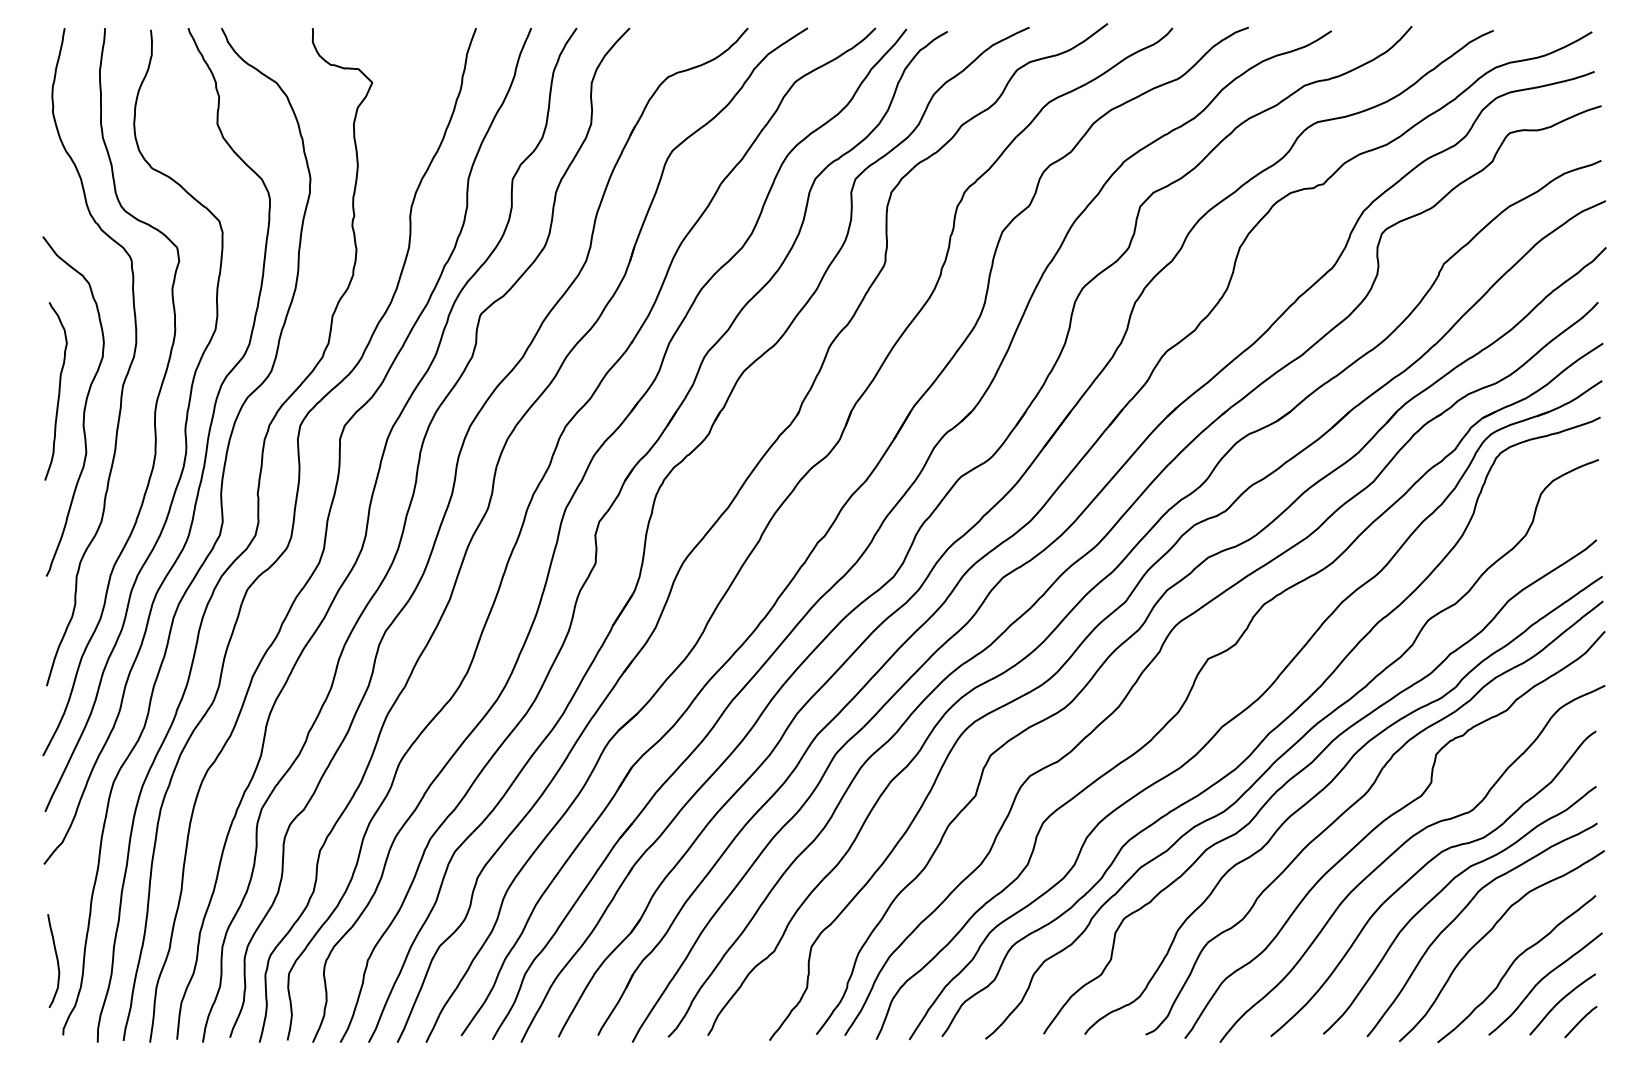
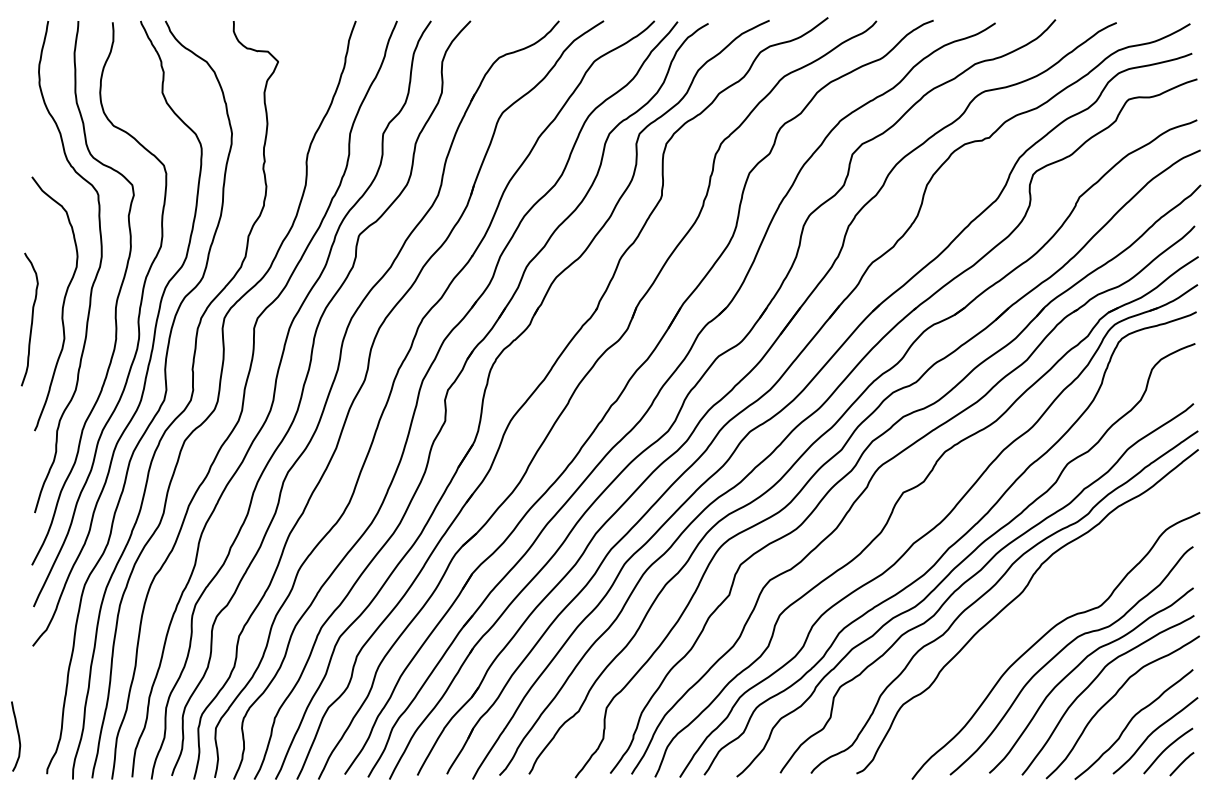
curve: (58, 391) -> (31, 319), moved
curve: (1383, 823) -> (1034, 615), removed
curve: (57, 960) -> (18, 736), moved

